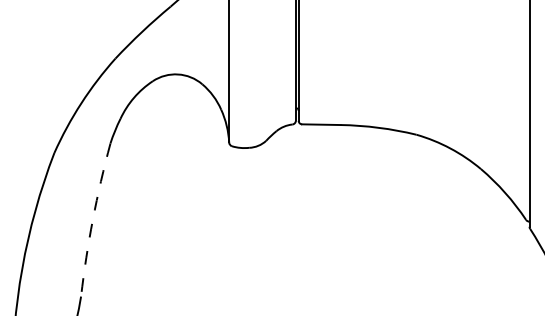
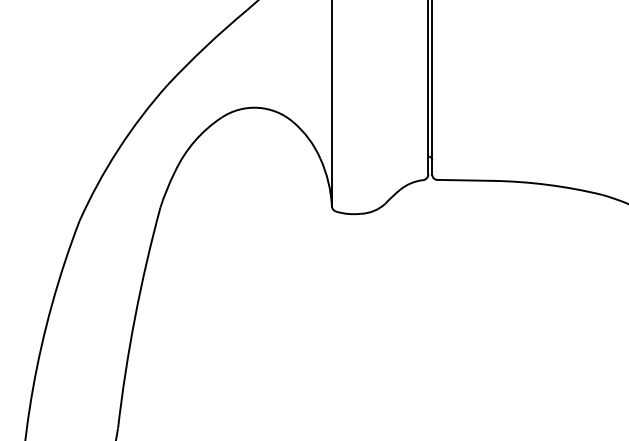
arc: (92, 219) -> (134, 317), dashed -> solid

